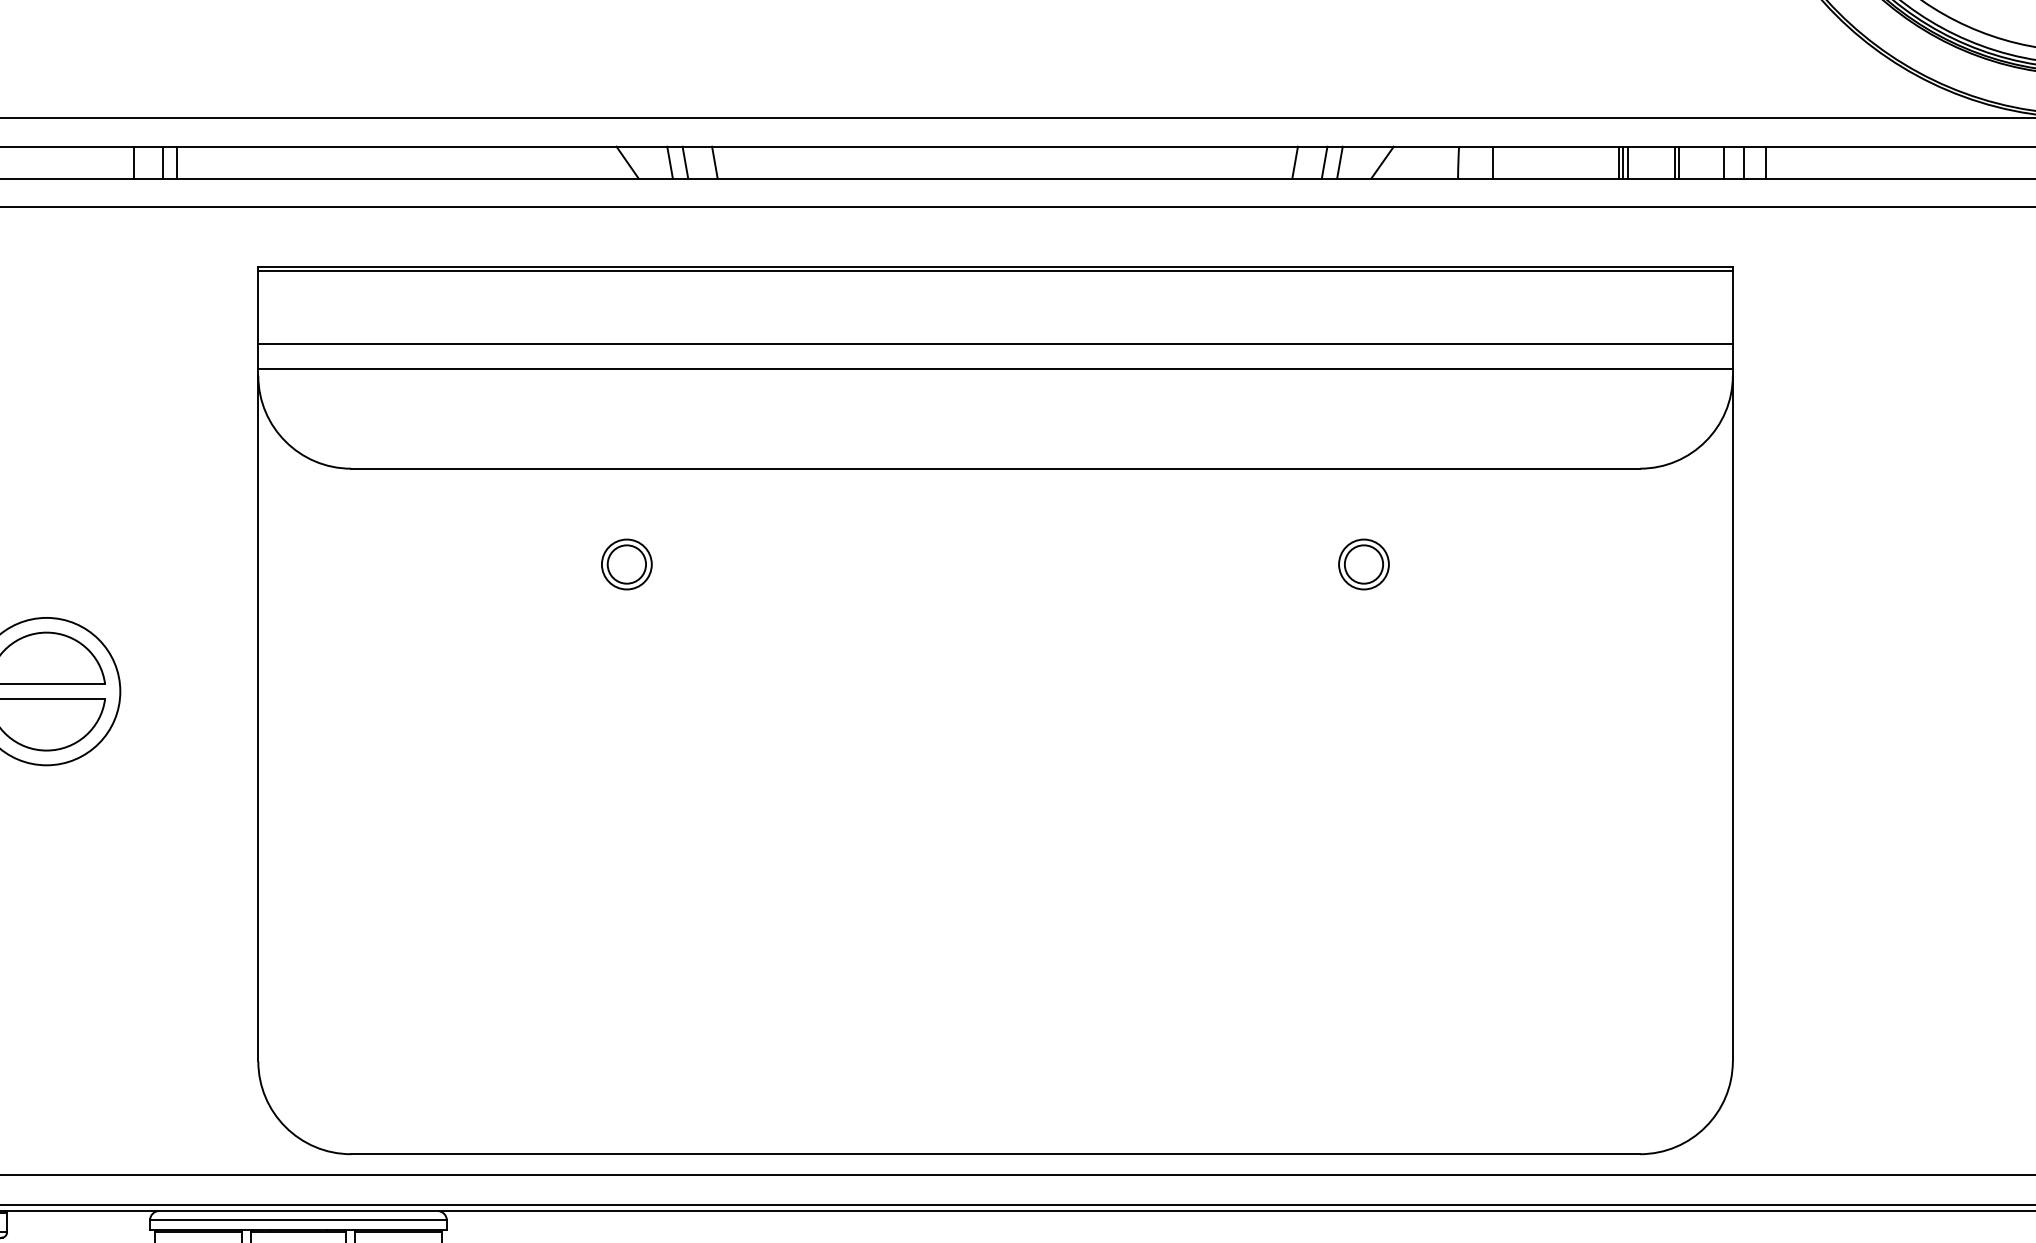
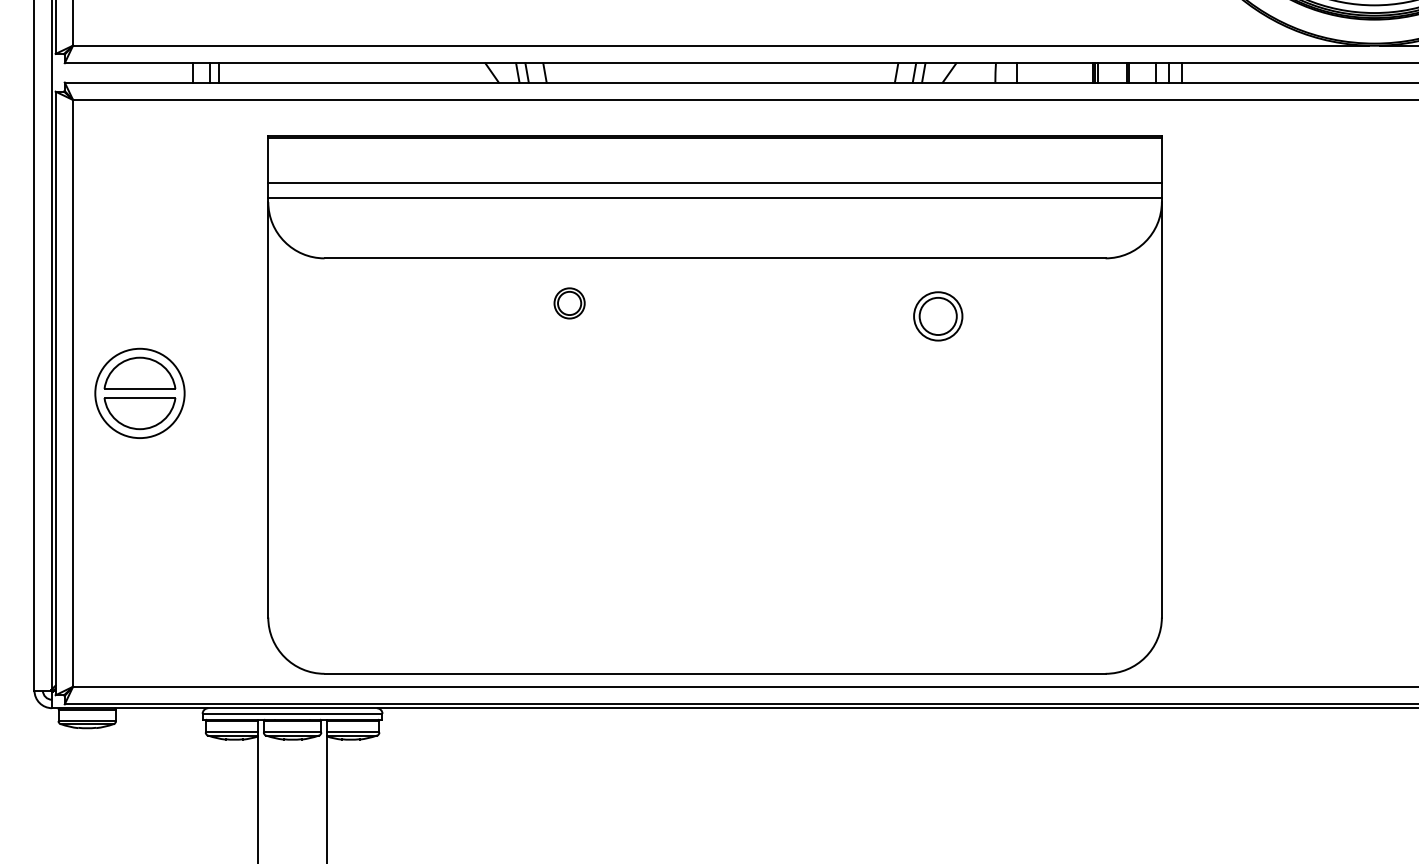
part: (626, 564) -> (569, 303), moved
part: (1364, 564) -> (938, 316), size x1.6

